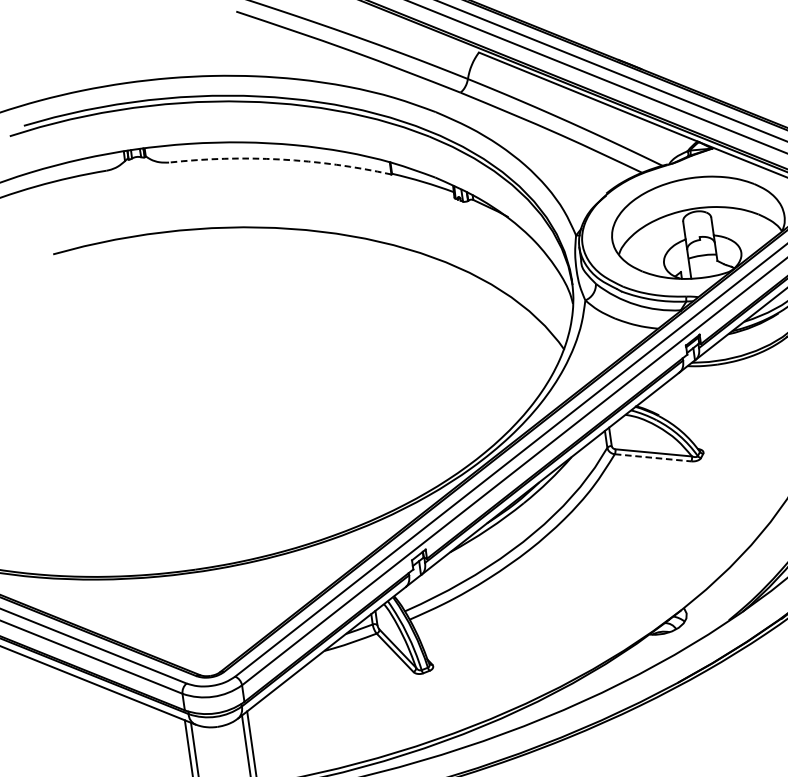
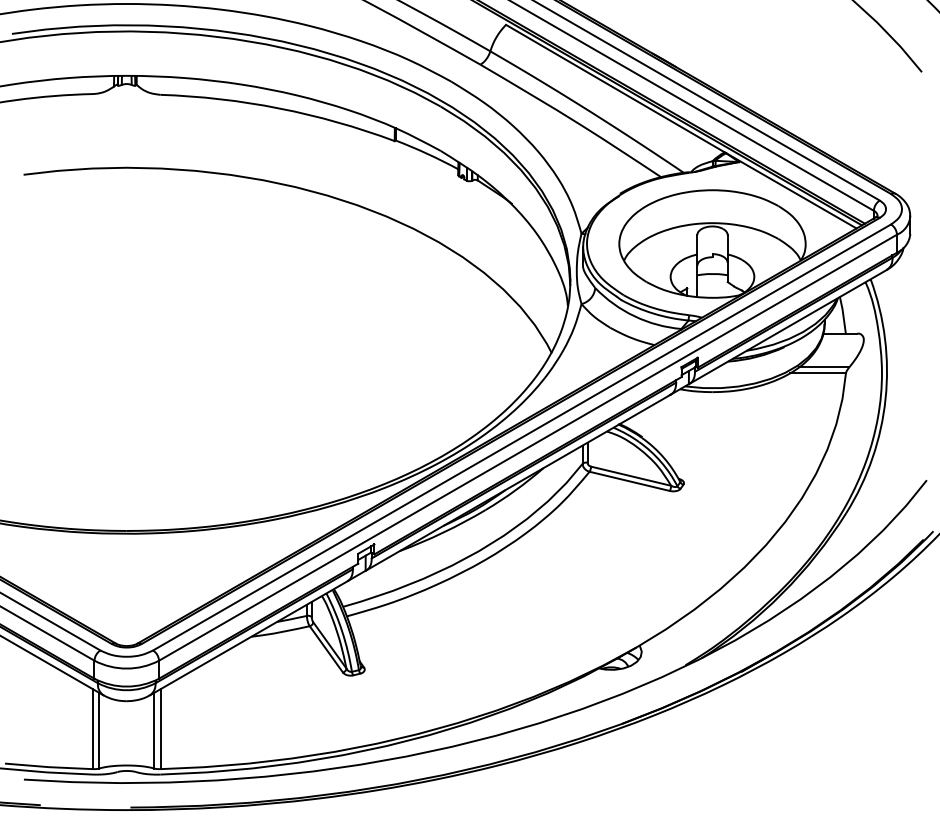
arc: (280, 159) -> (279, 108), dashed -> solid
line: (653, 457) -> (630, 481), dashed -> solid

